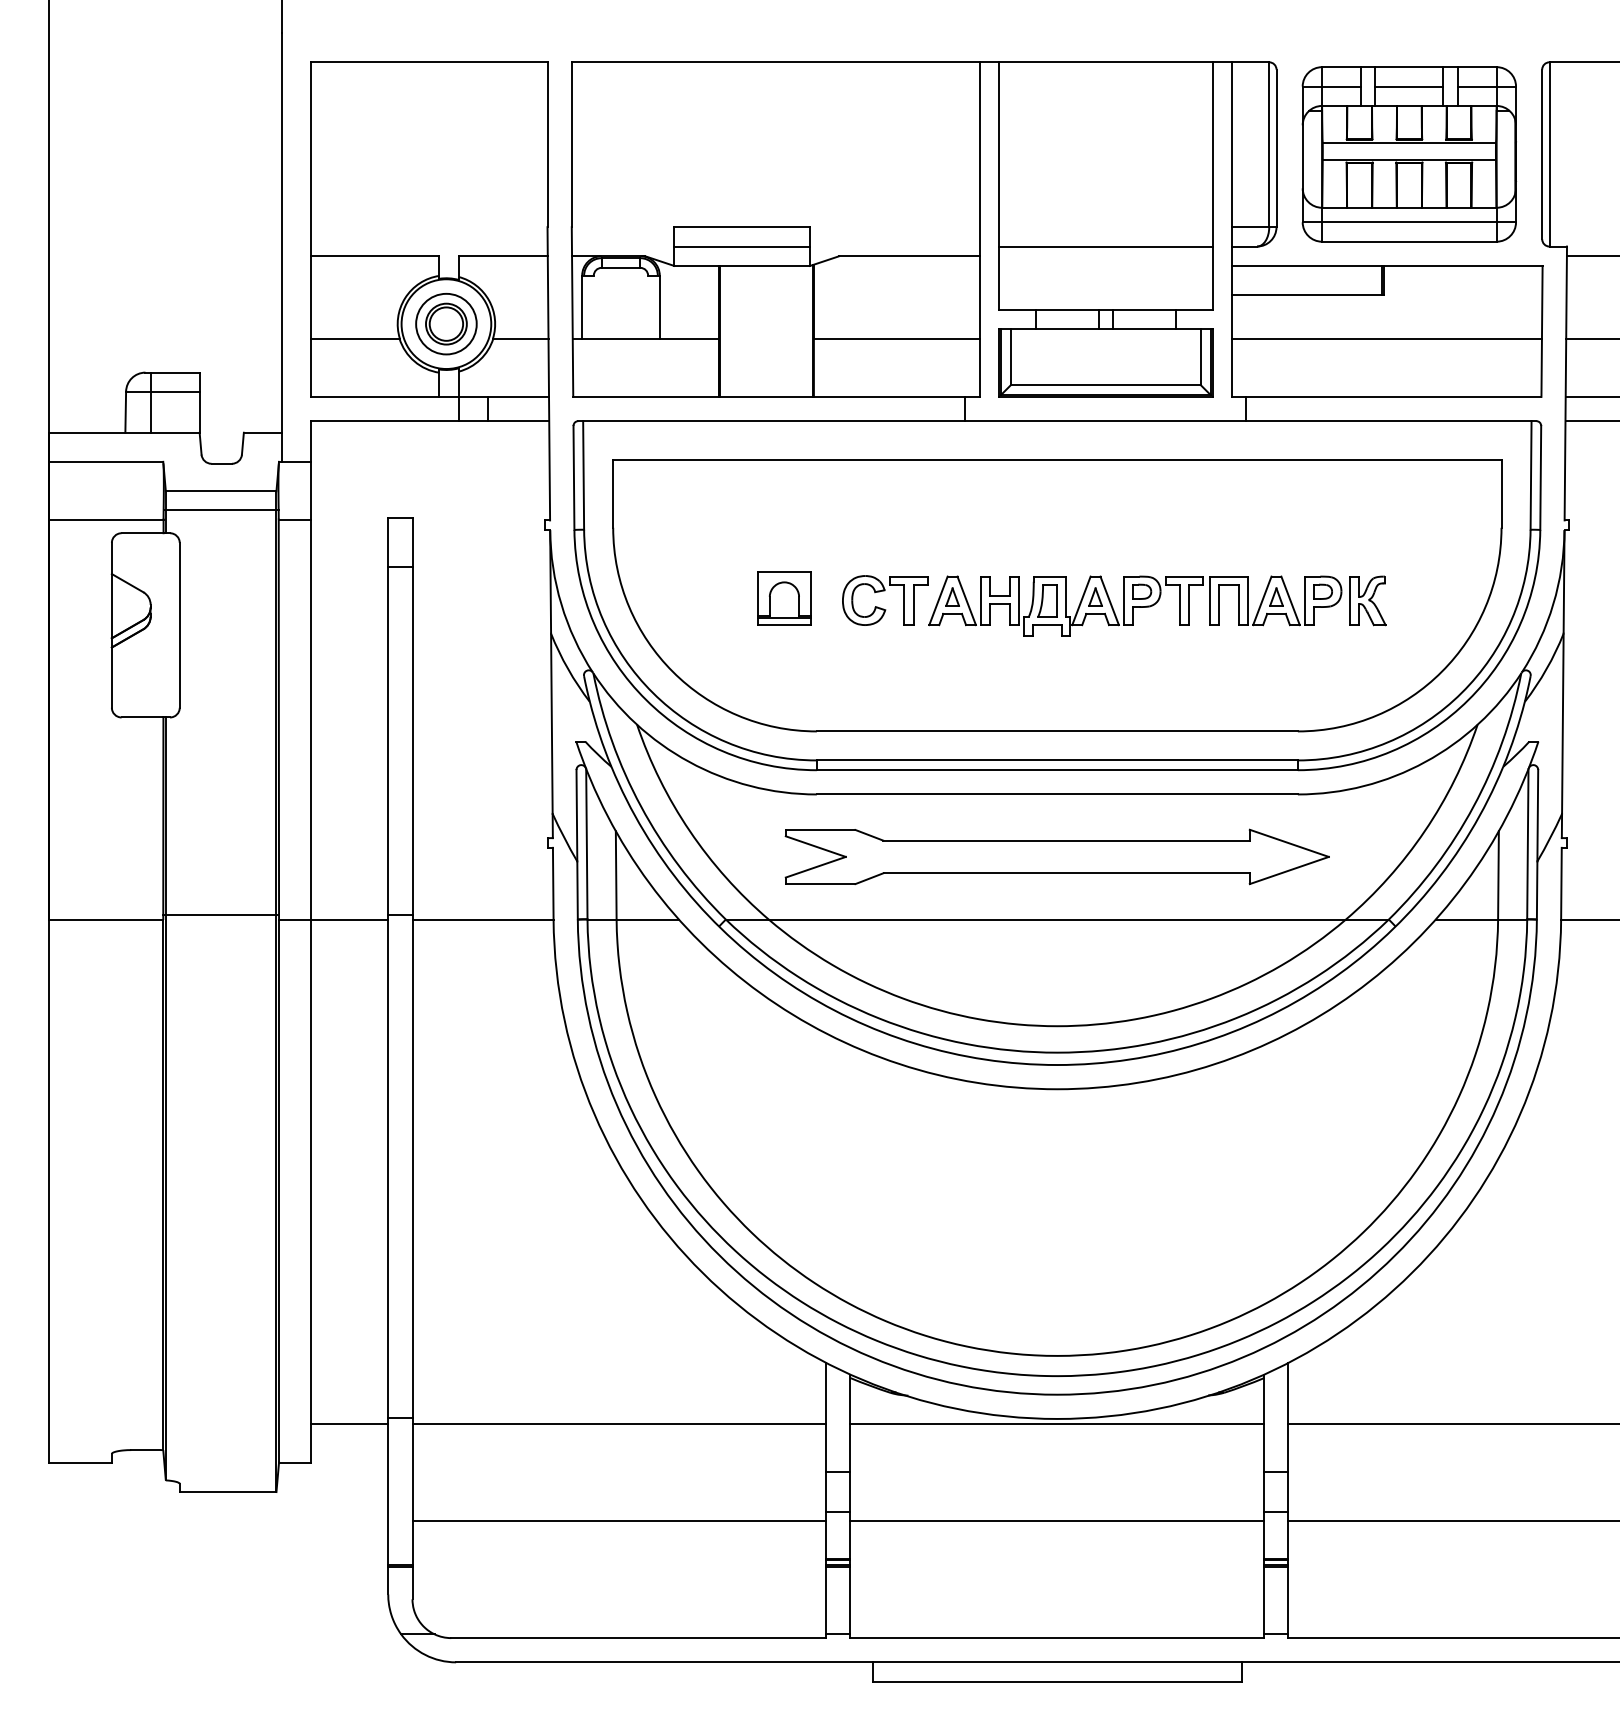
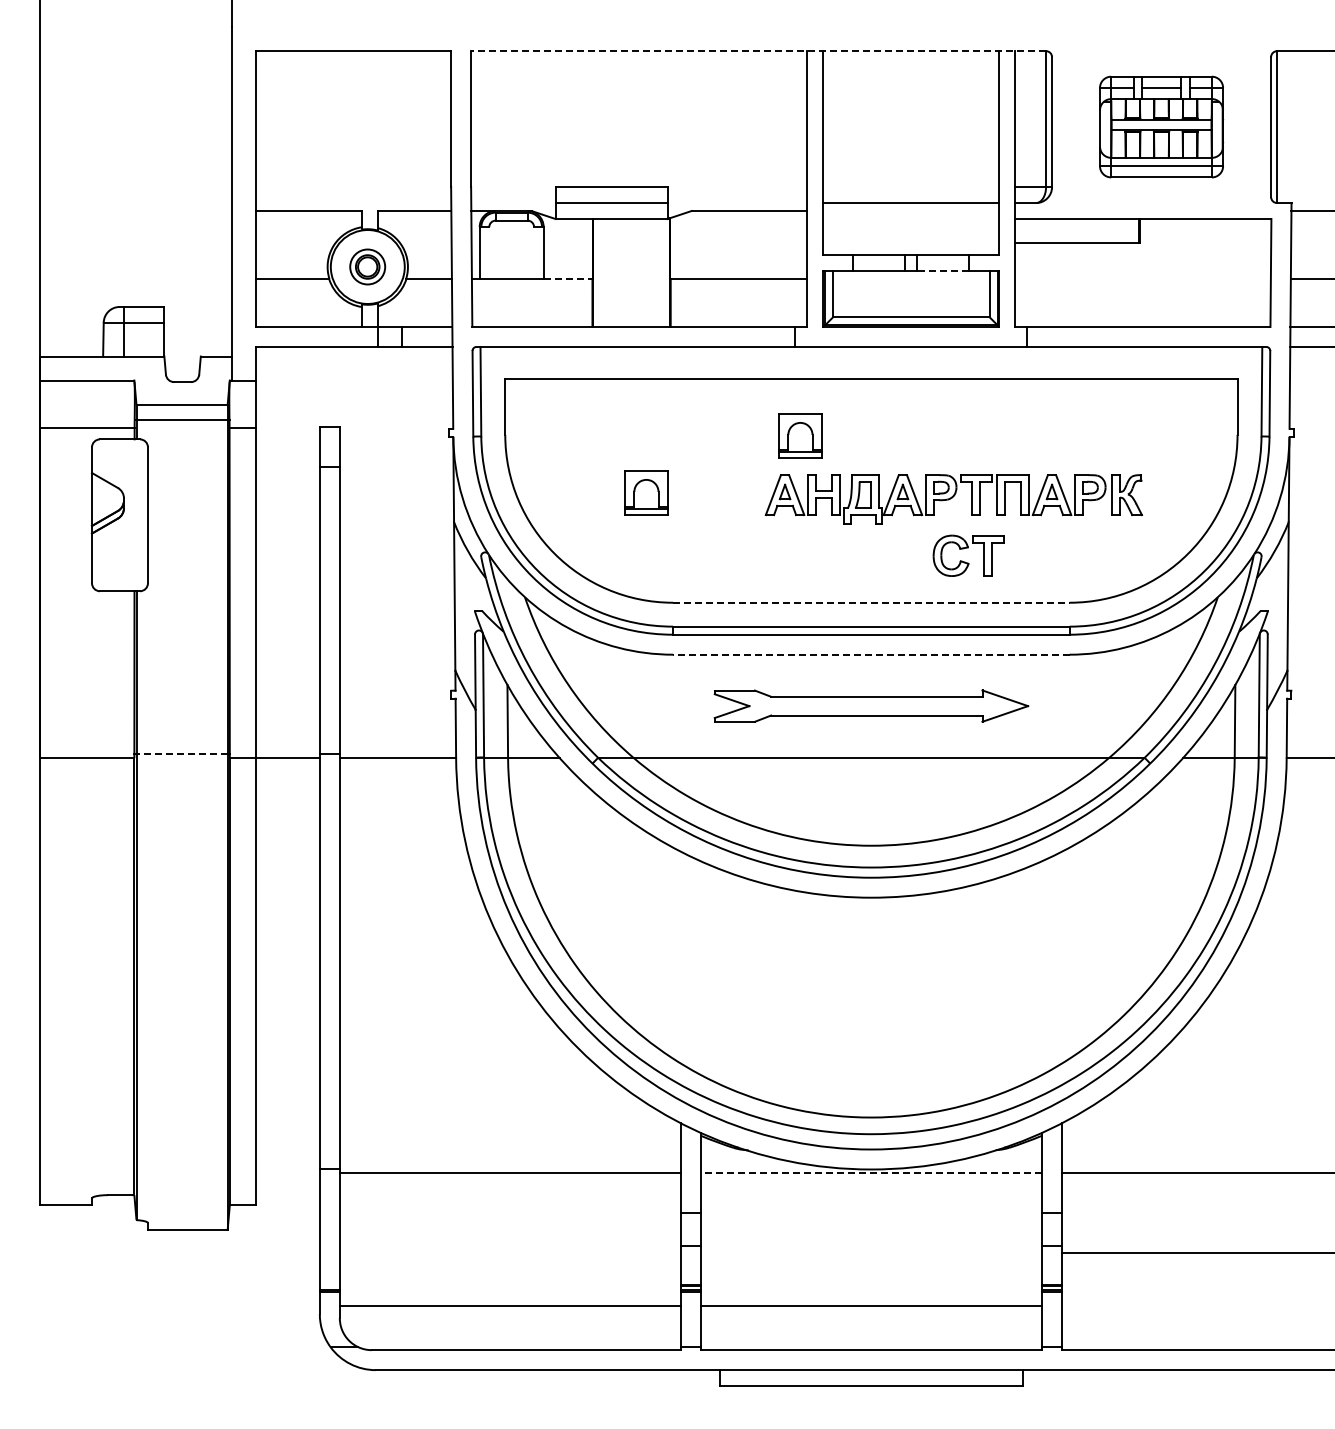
line: (920, 62) -> (758, 51), solid -> dashed
part: (1409, 153) -> (1161, 126), size x0.7
part: (446, 323) -> (367, 266), size x0.7
line: (1144, 329) -> (943, 271), solid -> dashed
line: (689, 339) -> (568, 279), solid -> dashed
line: (1386, 339) -> (1142, 279), removed
part: (971, 528) -> (800, 435), added
part: (881, 607) -> (965, 561), moved
line: (1057, 731) -> (871, 602), solid -> dashed
line: (1056, 794) -> (870, 654), solid -> dashed
part: (1057, 856) -> (871, 705), size x0.7
line: (221, 915) -> (182, 754), solid -> dashed
line: (349, 1423) -> (287, 1173), removed
line: (1057, 1423) -> (871, 1173), solid -> dashed
line: (618, 1520) -> (509, 1306), moved
line: (1056, 1520) -> (870, 1306), moved

